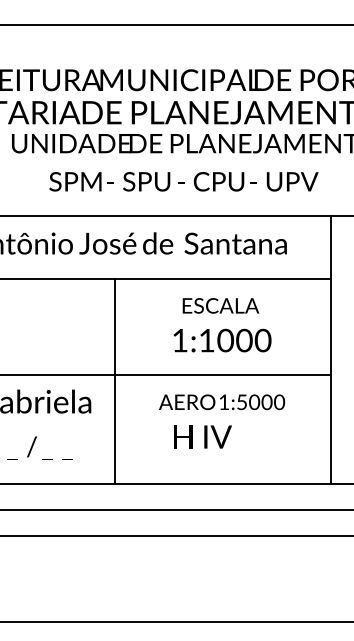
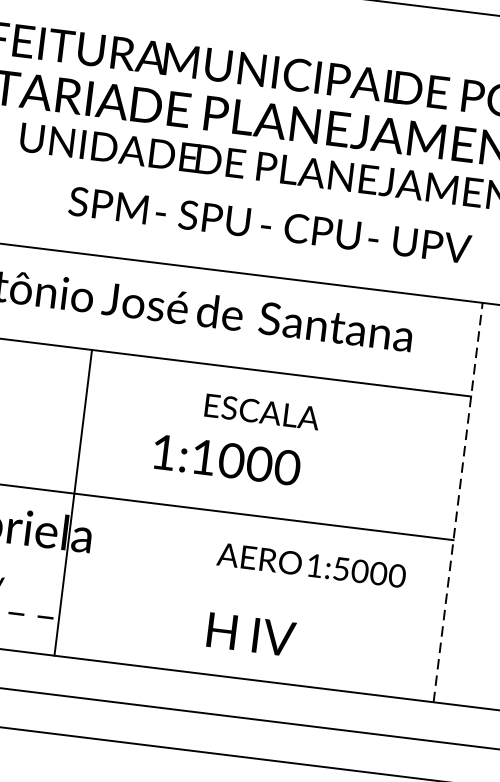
text: (220, 305) -> (261, 411), moved
text: (222, 340) -> (227, 460), moved
line: (330, 349) -> (457, 501), solid -> dashed
line: (115, 380) -> (73, 501), moved
text: (222, 402) -> (312, 565), moved
text: (202, 436) -> (251, 633), moved

